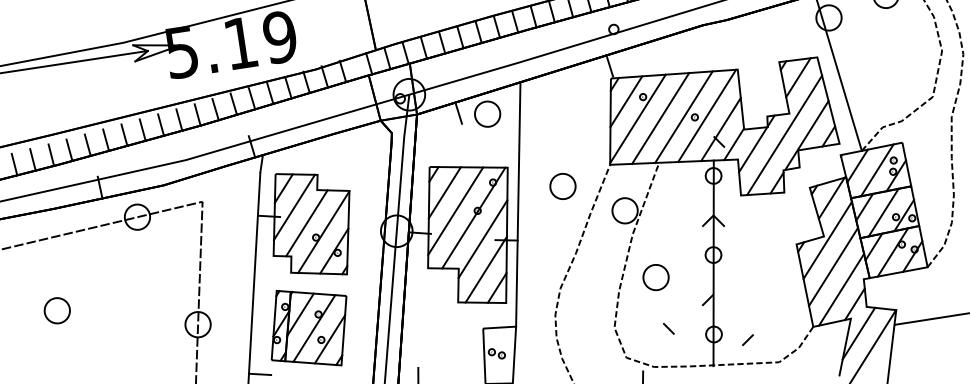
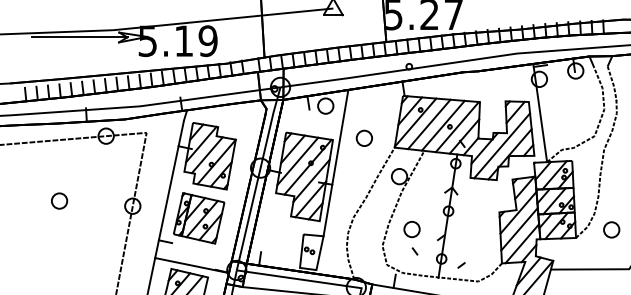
part: (561, 185) -> (363, 137), moved
part: (655, 277) -> (411, 229), moved
part: (57, 309) -> (59, 200), moved

